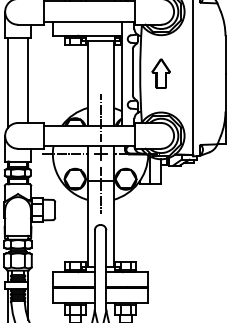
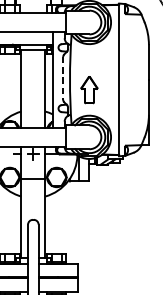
line: (132, 72) -> (62, 78), solid -> dashed
part: (160, 73) -> (88, 89), moved
line: (100, 118) -> (33, 121), removed
line: (100, 189) -> (33, 186), removed

